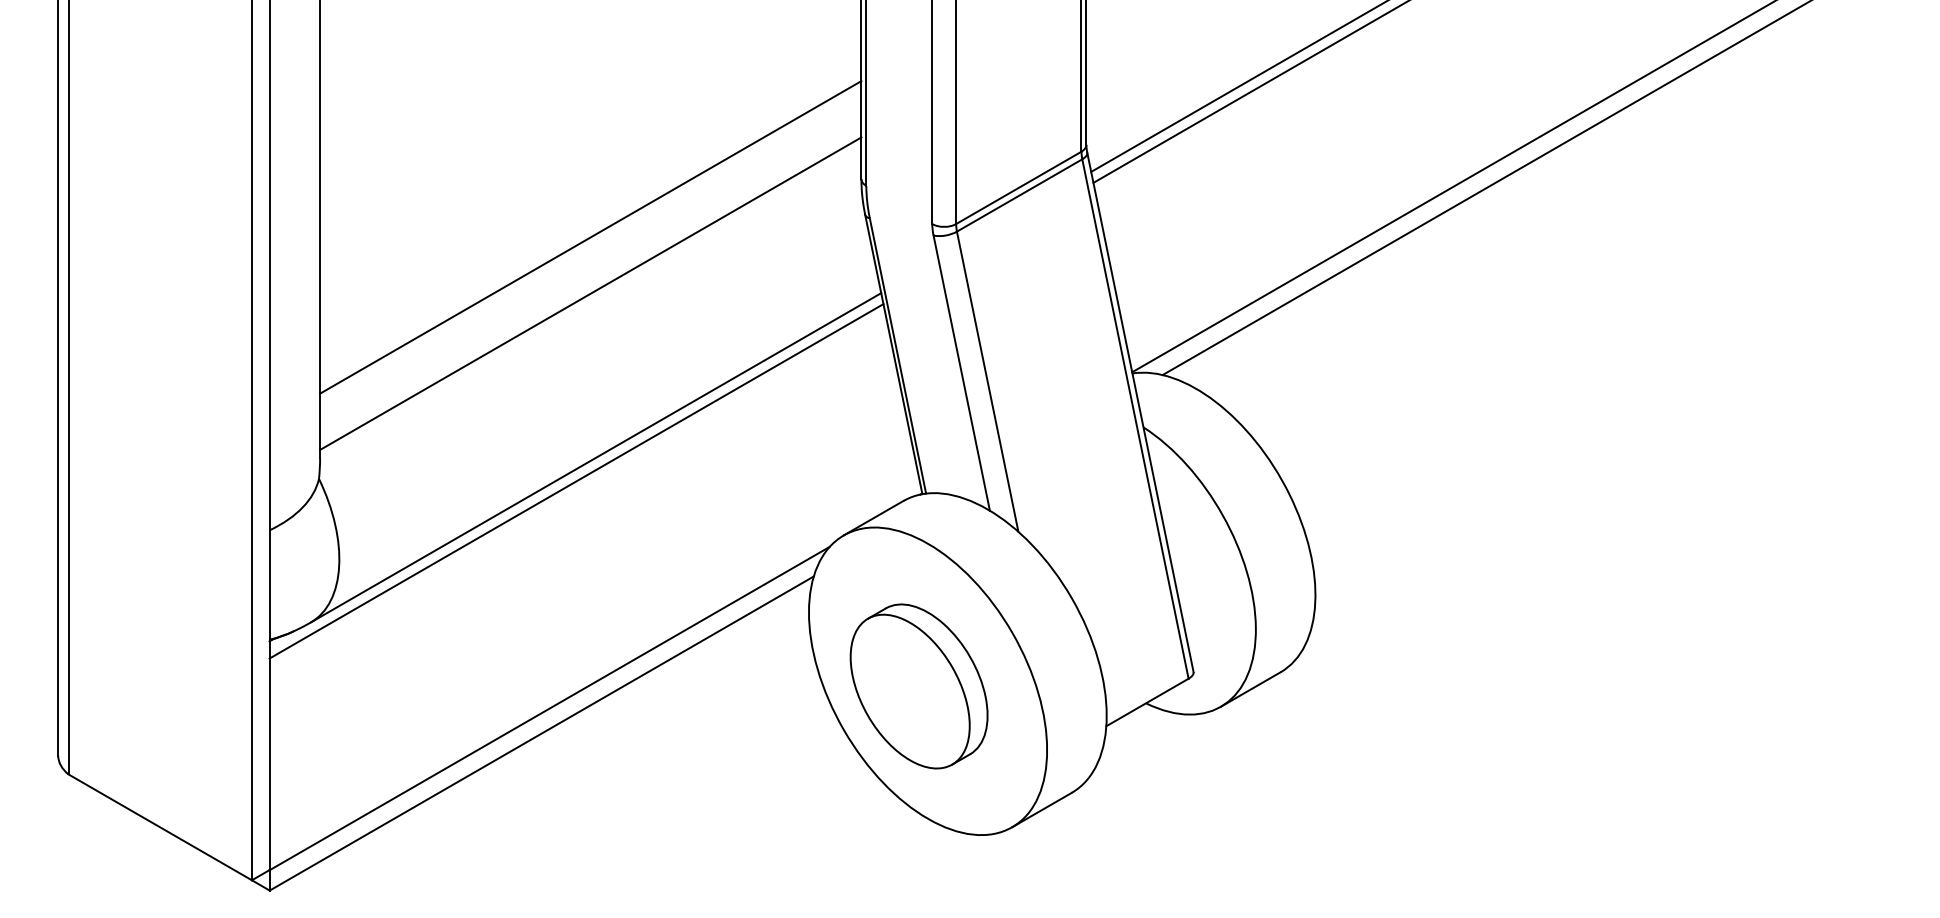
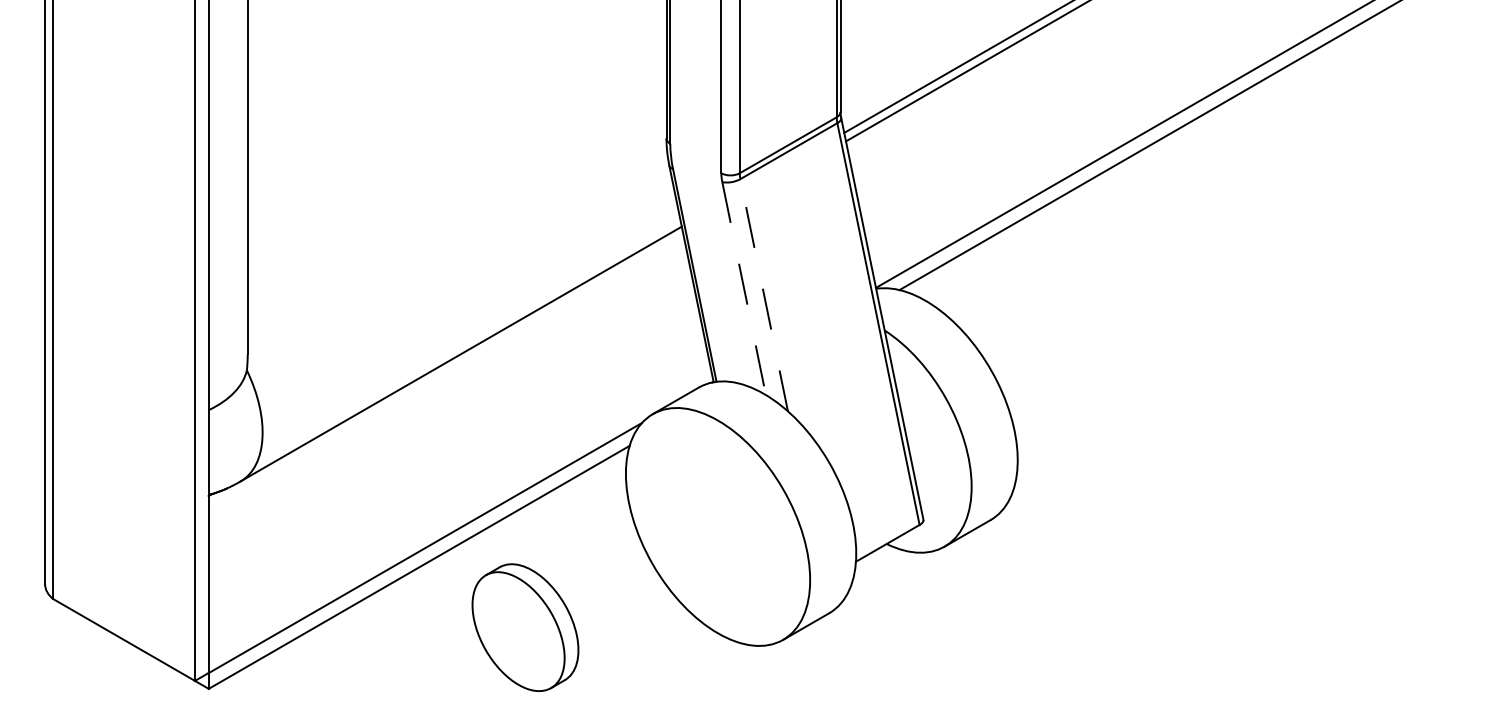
line: (590, 237) -> (456, 183), removed
line: (590, 293) -> (456, 226), removed
line: (961, 373) -> (743, 288), solid -> dashed
line: (987, 381) -> (764, 295), solid -> dashed
line: (576, 481) -> (446, 372), removed
part: (918, 686) -> (524, 627), moved

